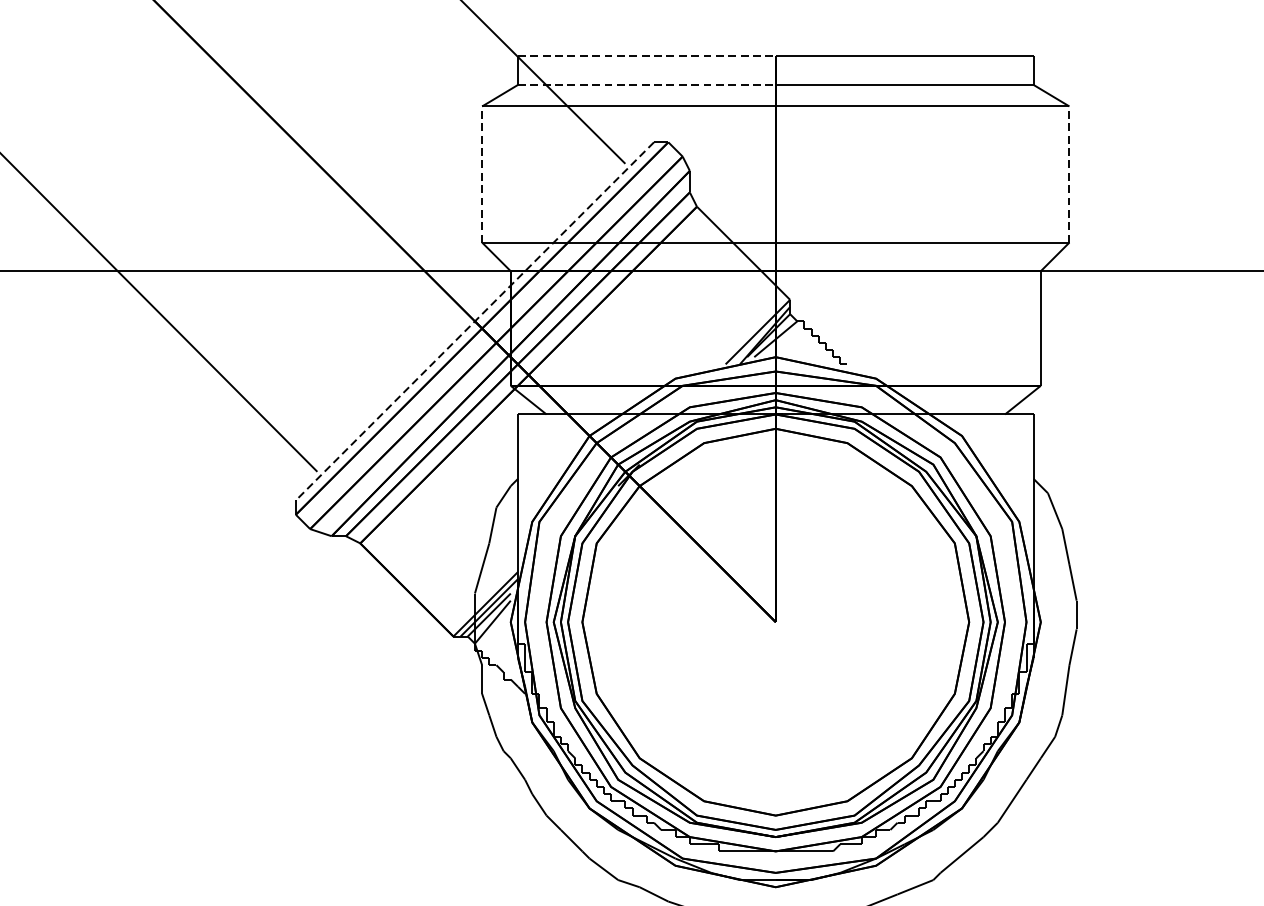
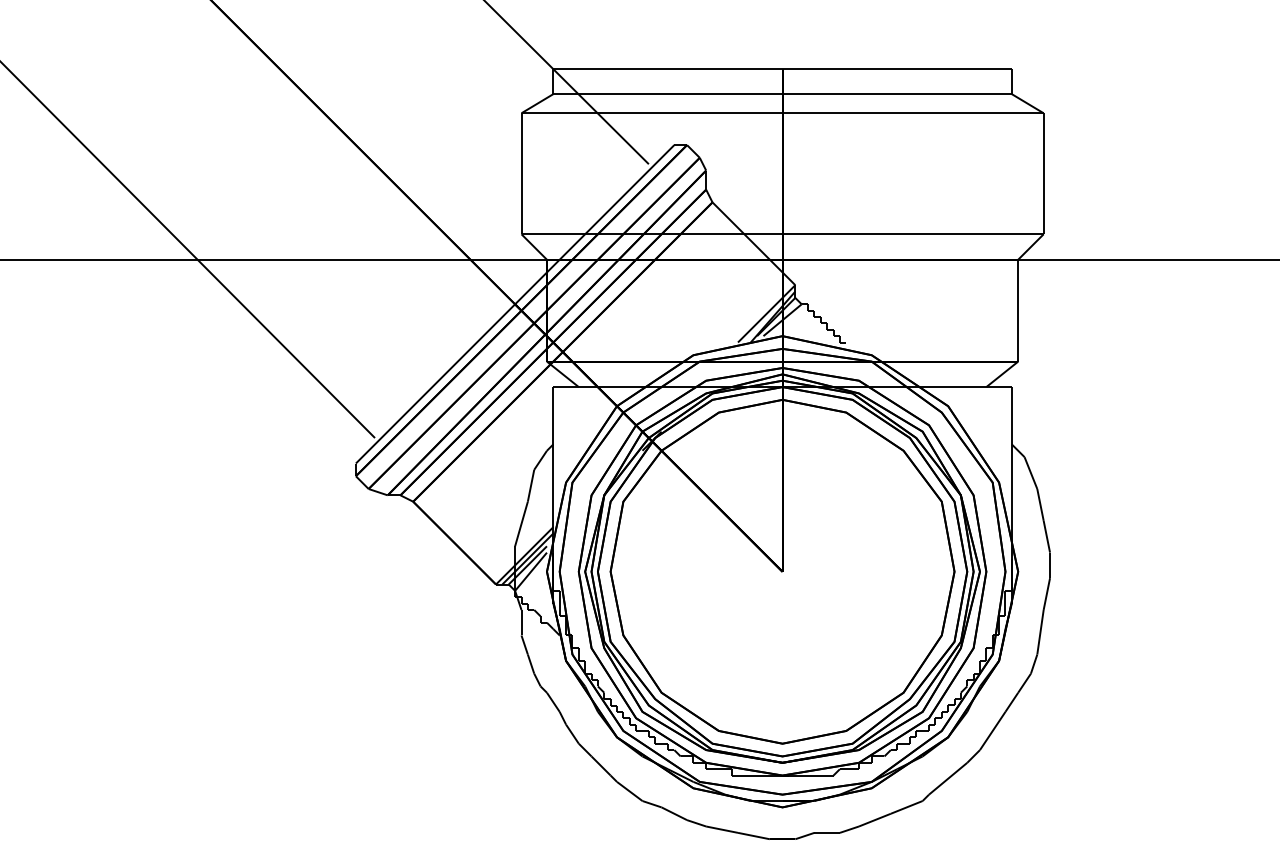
line: (646, 56) -> (667, 68), dashed -> solid
line: (646, 85) -> (667, 94), dashed -> solid
line: (482, 174) -> (521, 173), dashed -> solid
line: (1069, 174) -> (1043, 173), dashed -> solid
line: (474, 321) -> (514, 304), dashed -> solid

